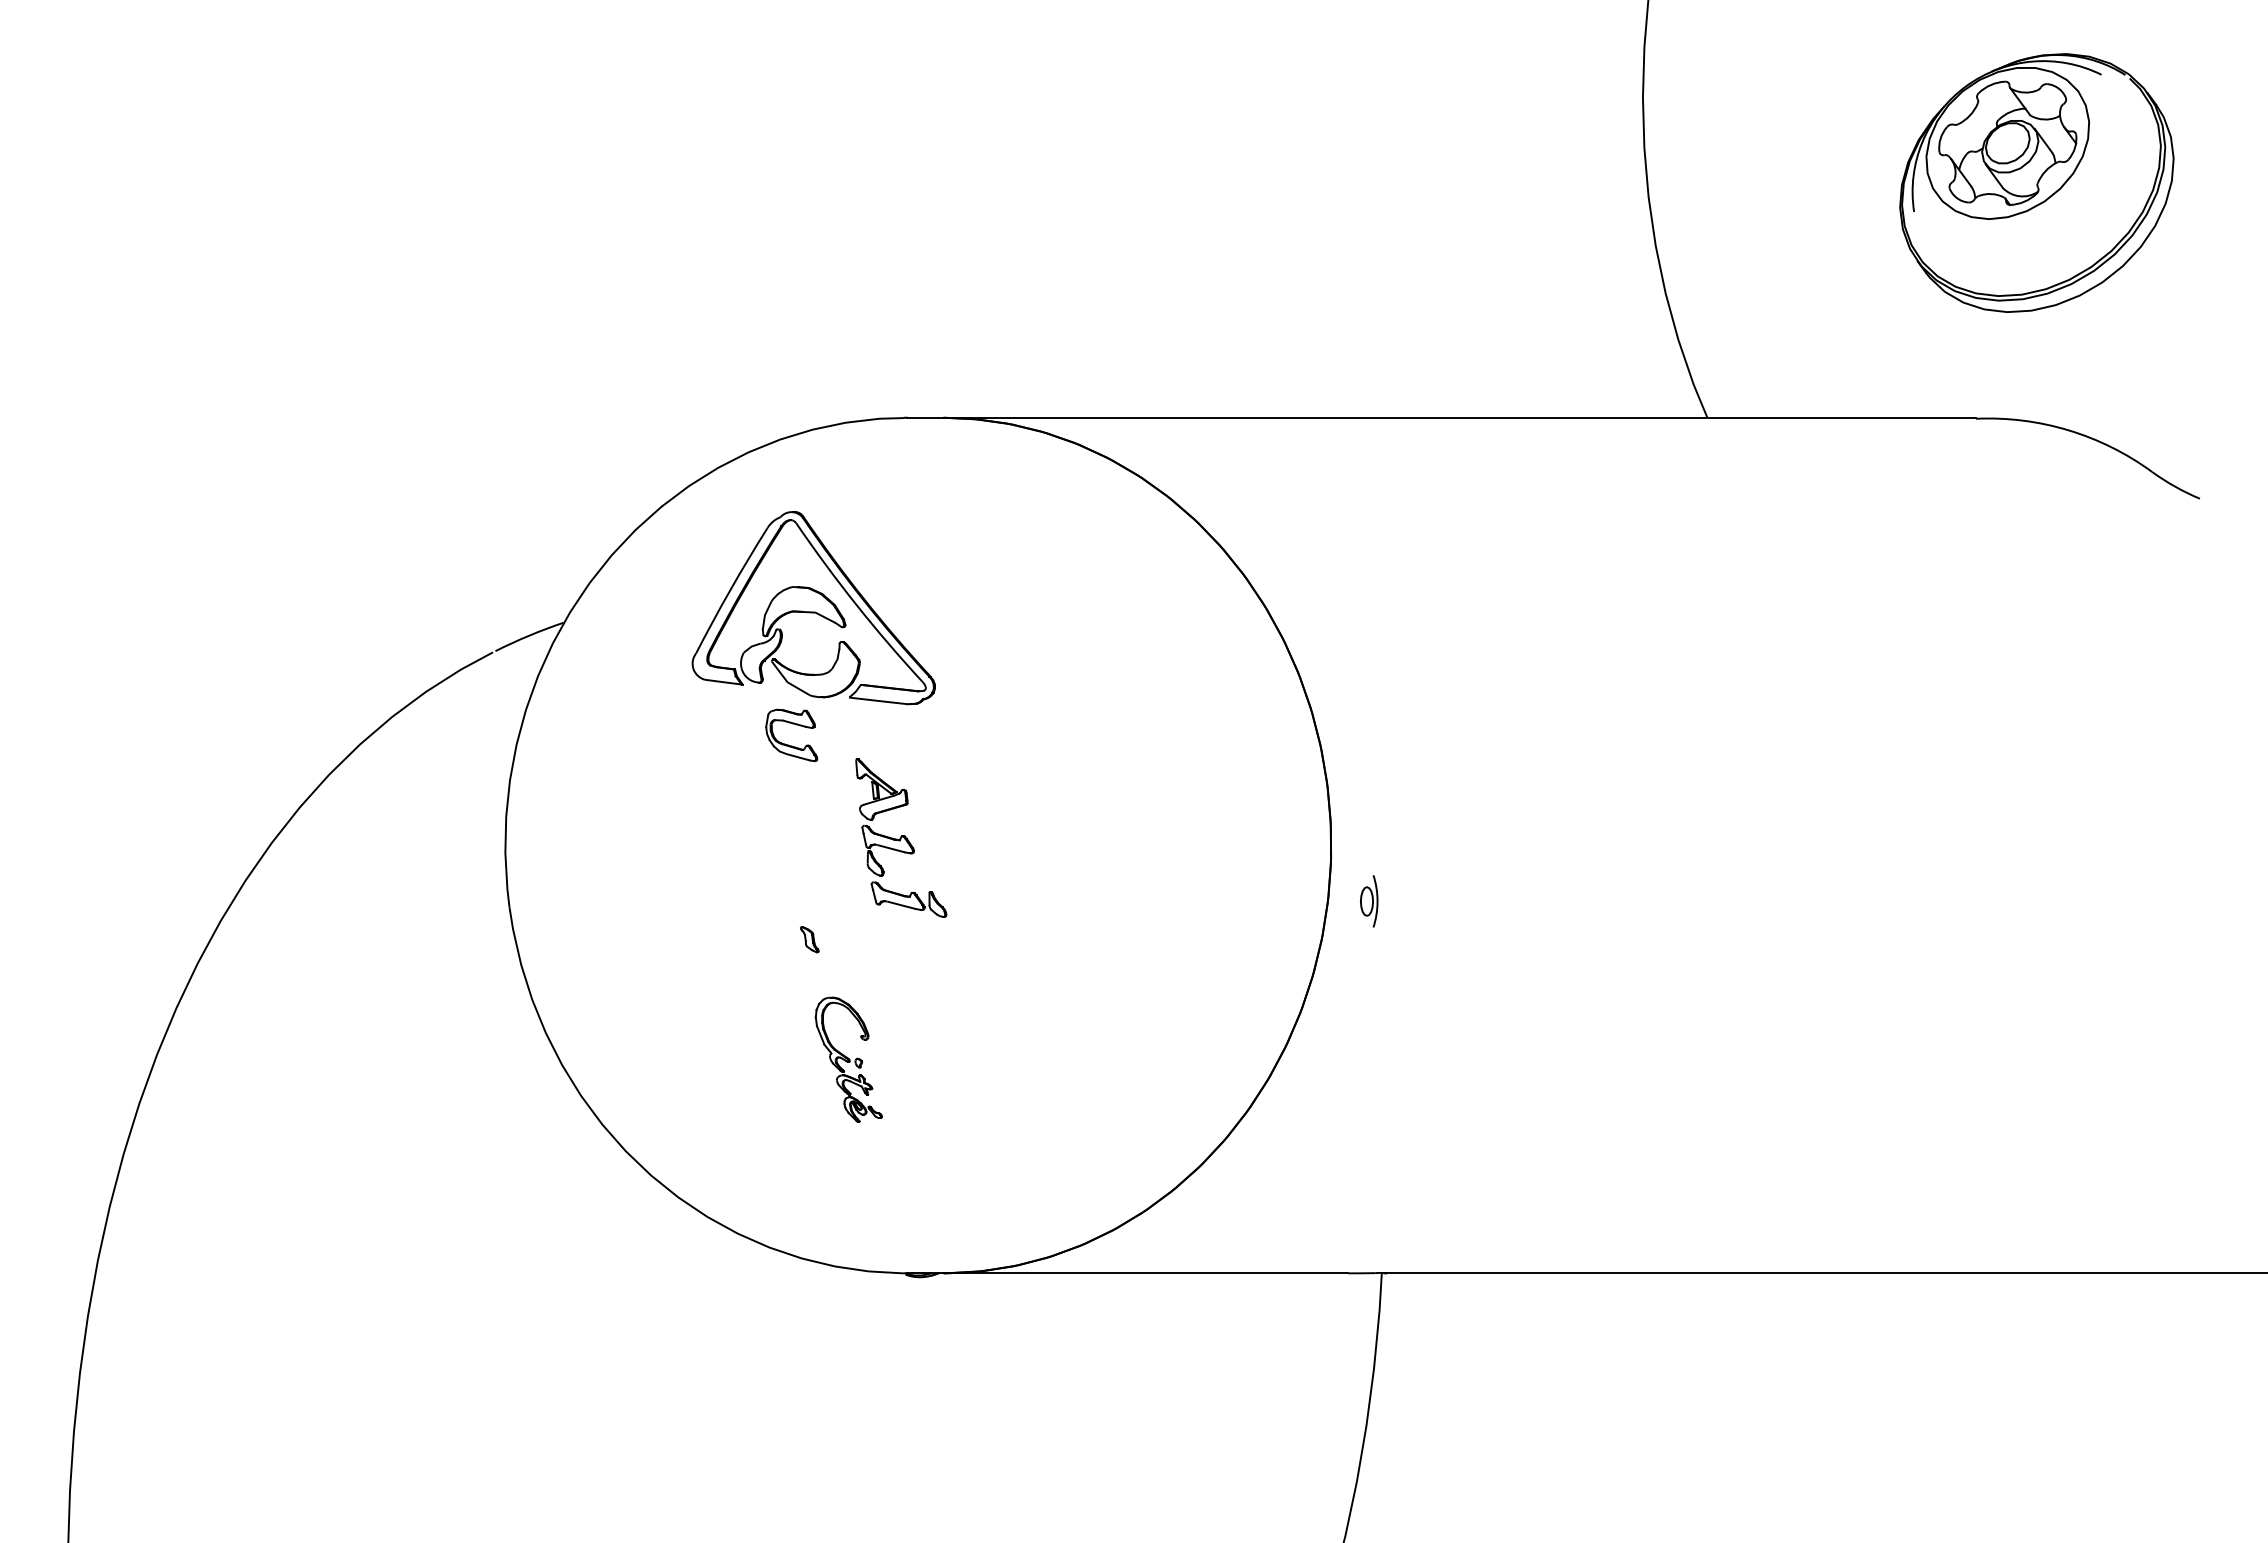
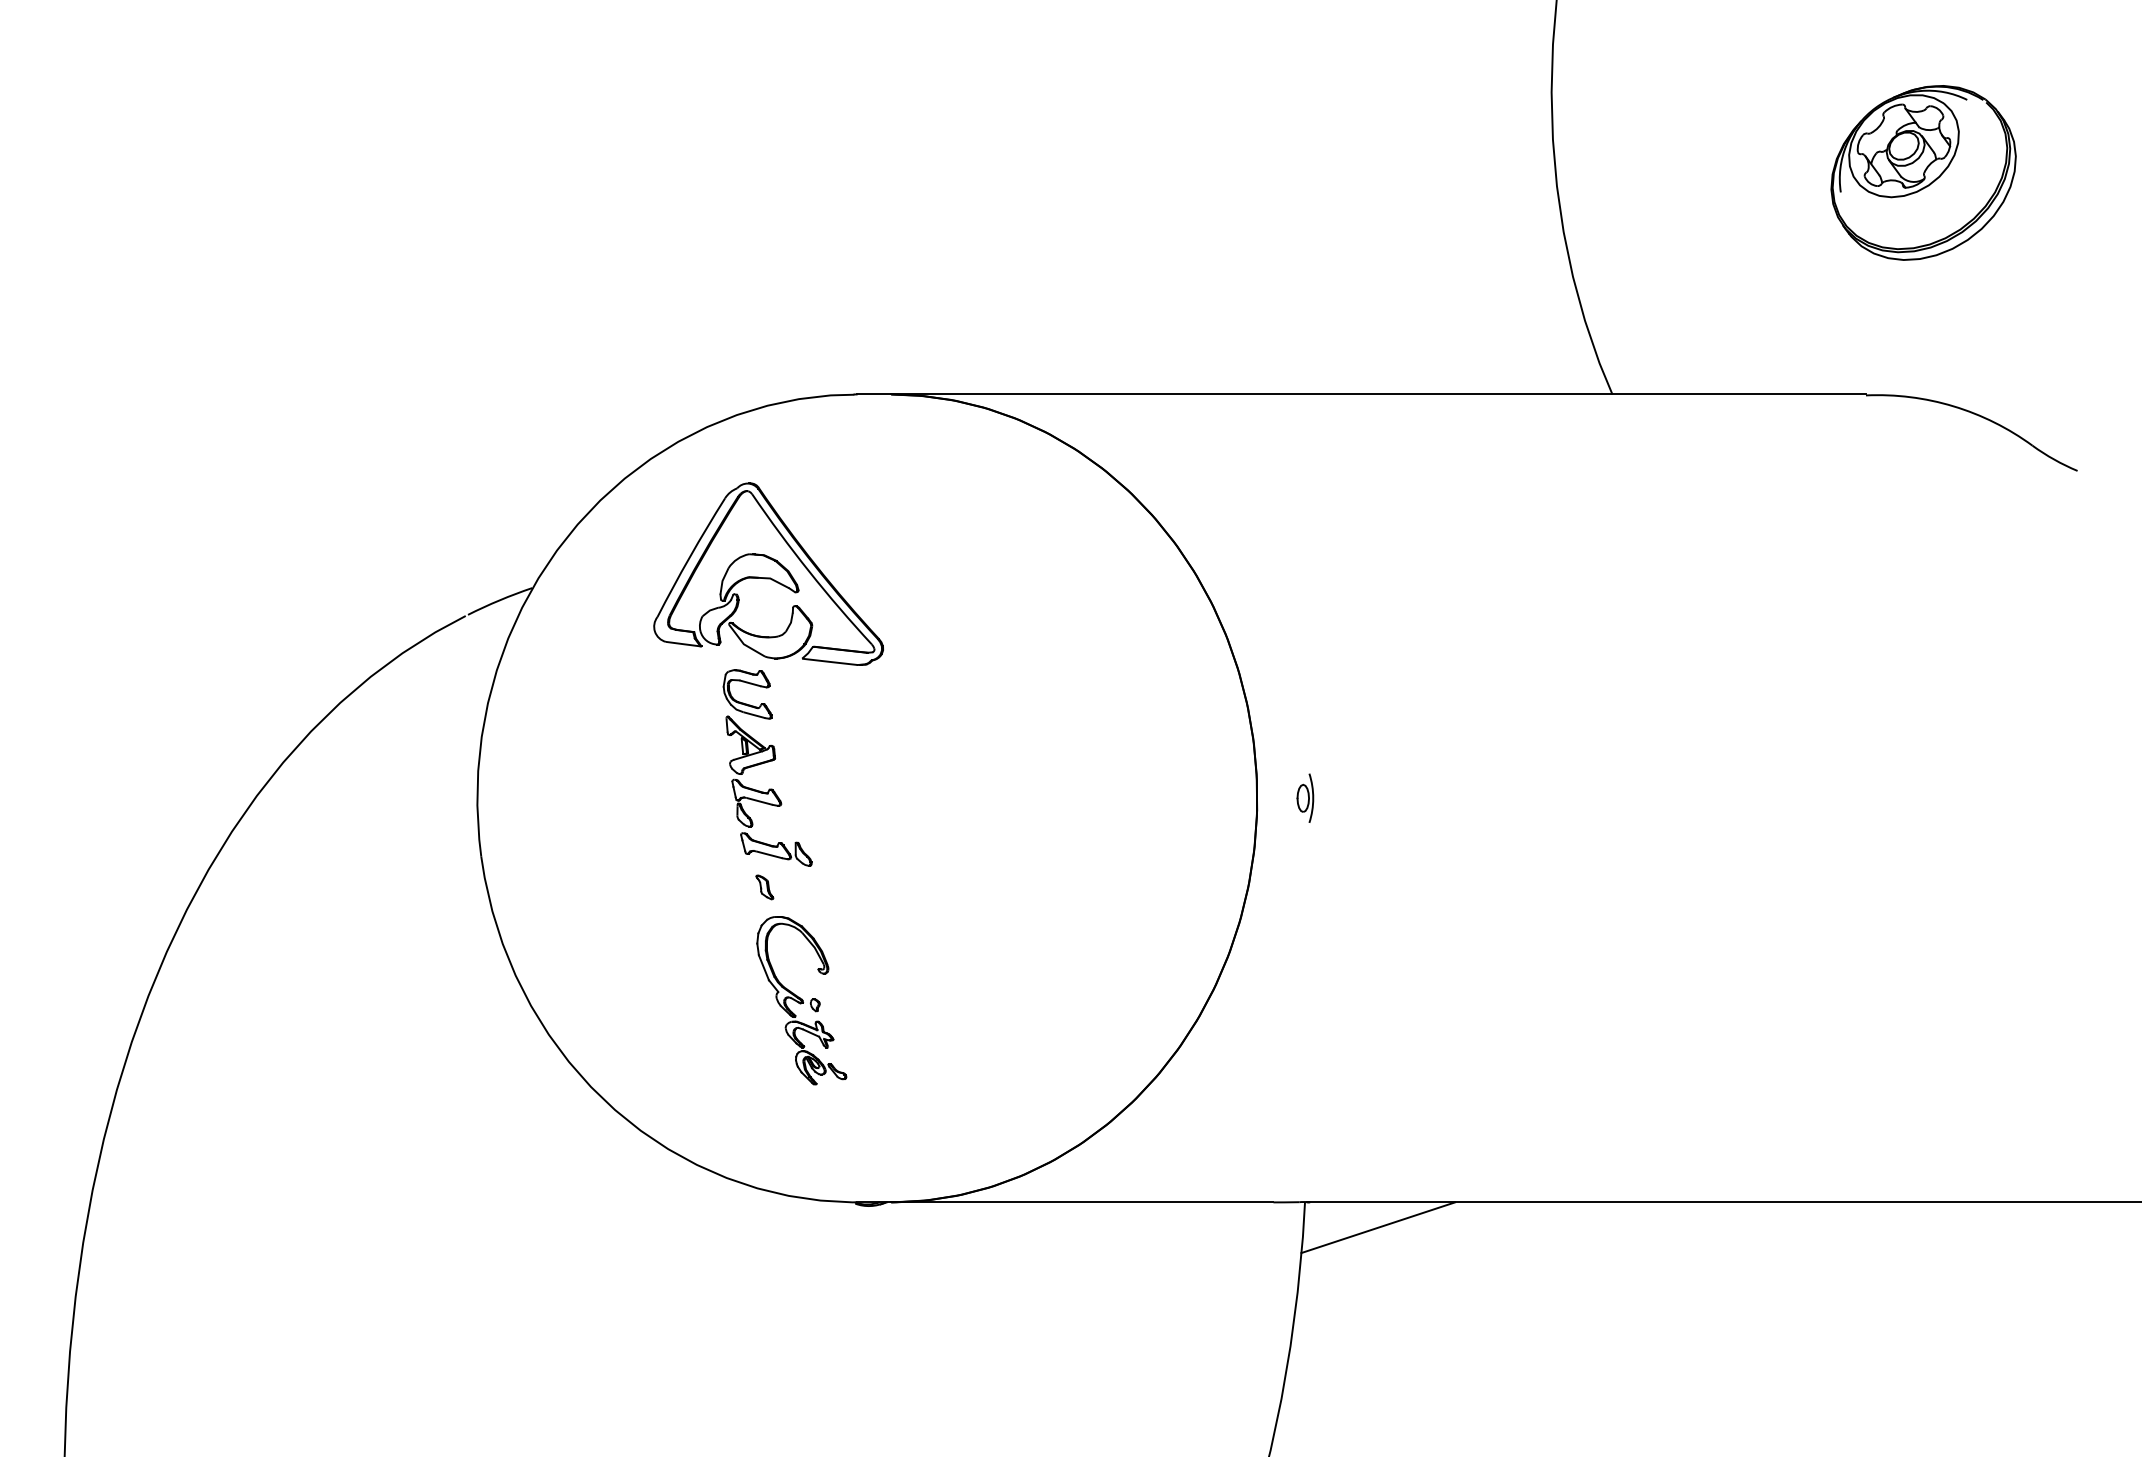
part: (2036, 183) -> (1923, 173), size x0.71
part: (901, 837) -> (769, 790), moved
part: (1369, 901) -> (1305, 798), moved
part: (848, 1059) -> (801, 1000), size x1.43
line: (1459, 1299) -> (1378, 1227), added

